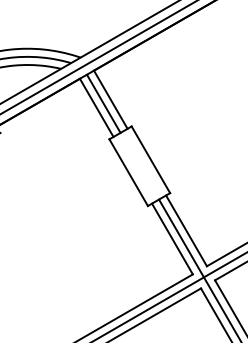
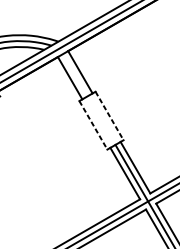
line: (103, 103) -> (75, 75), removed
line: (151, 160) -> (110, 116), solid -> dashed
line: (128, 173) -> (93, 125), solid -> dashed

